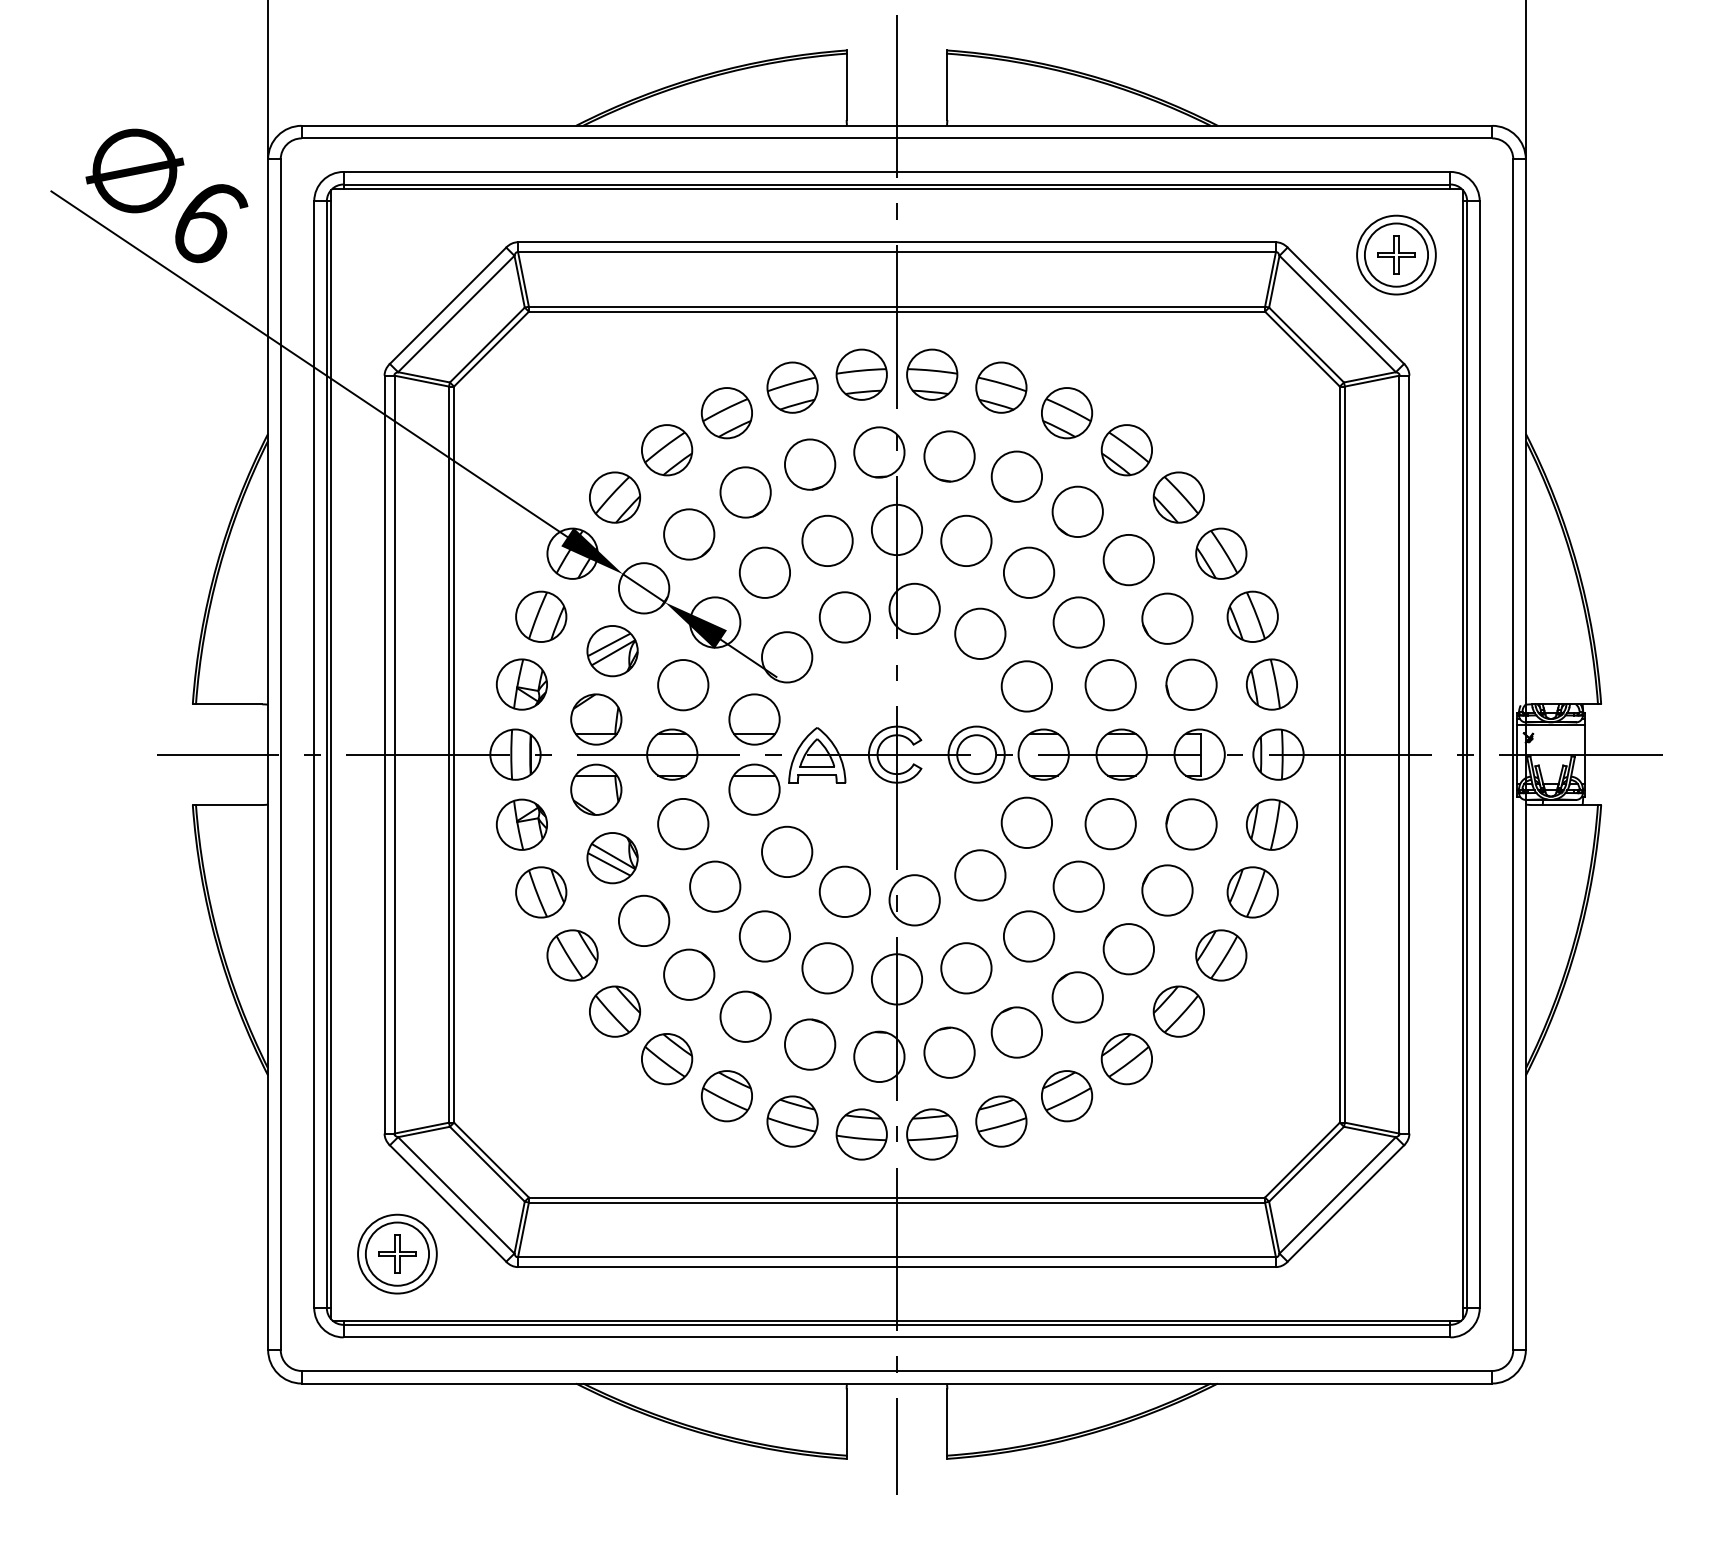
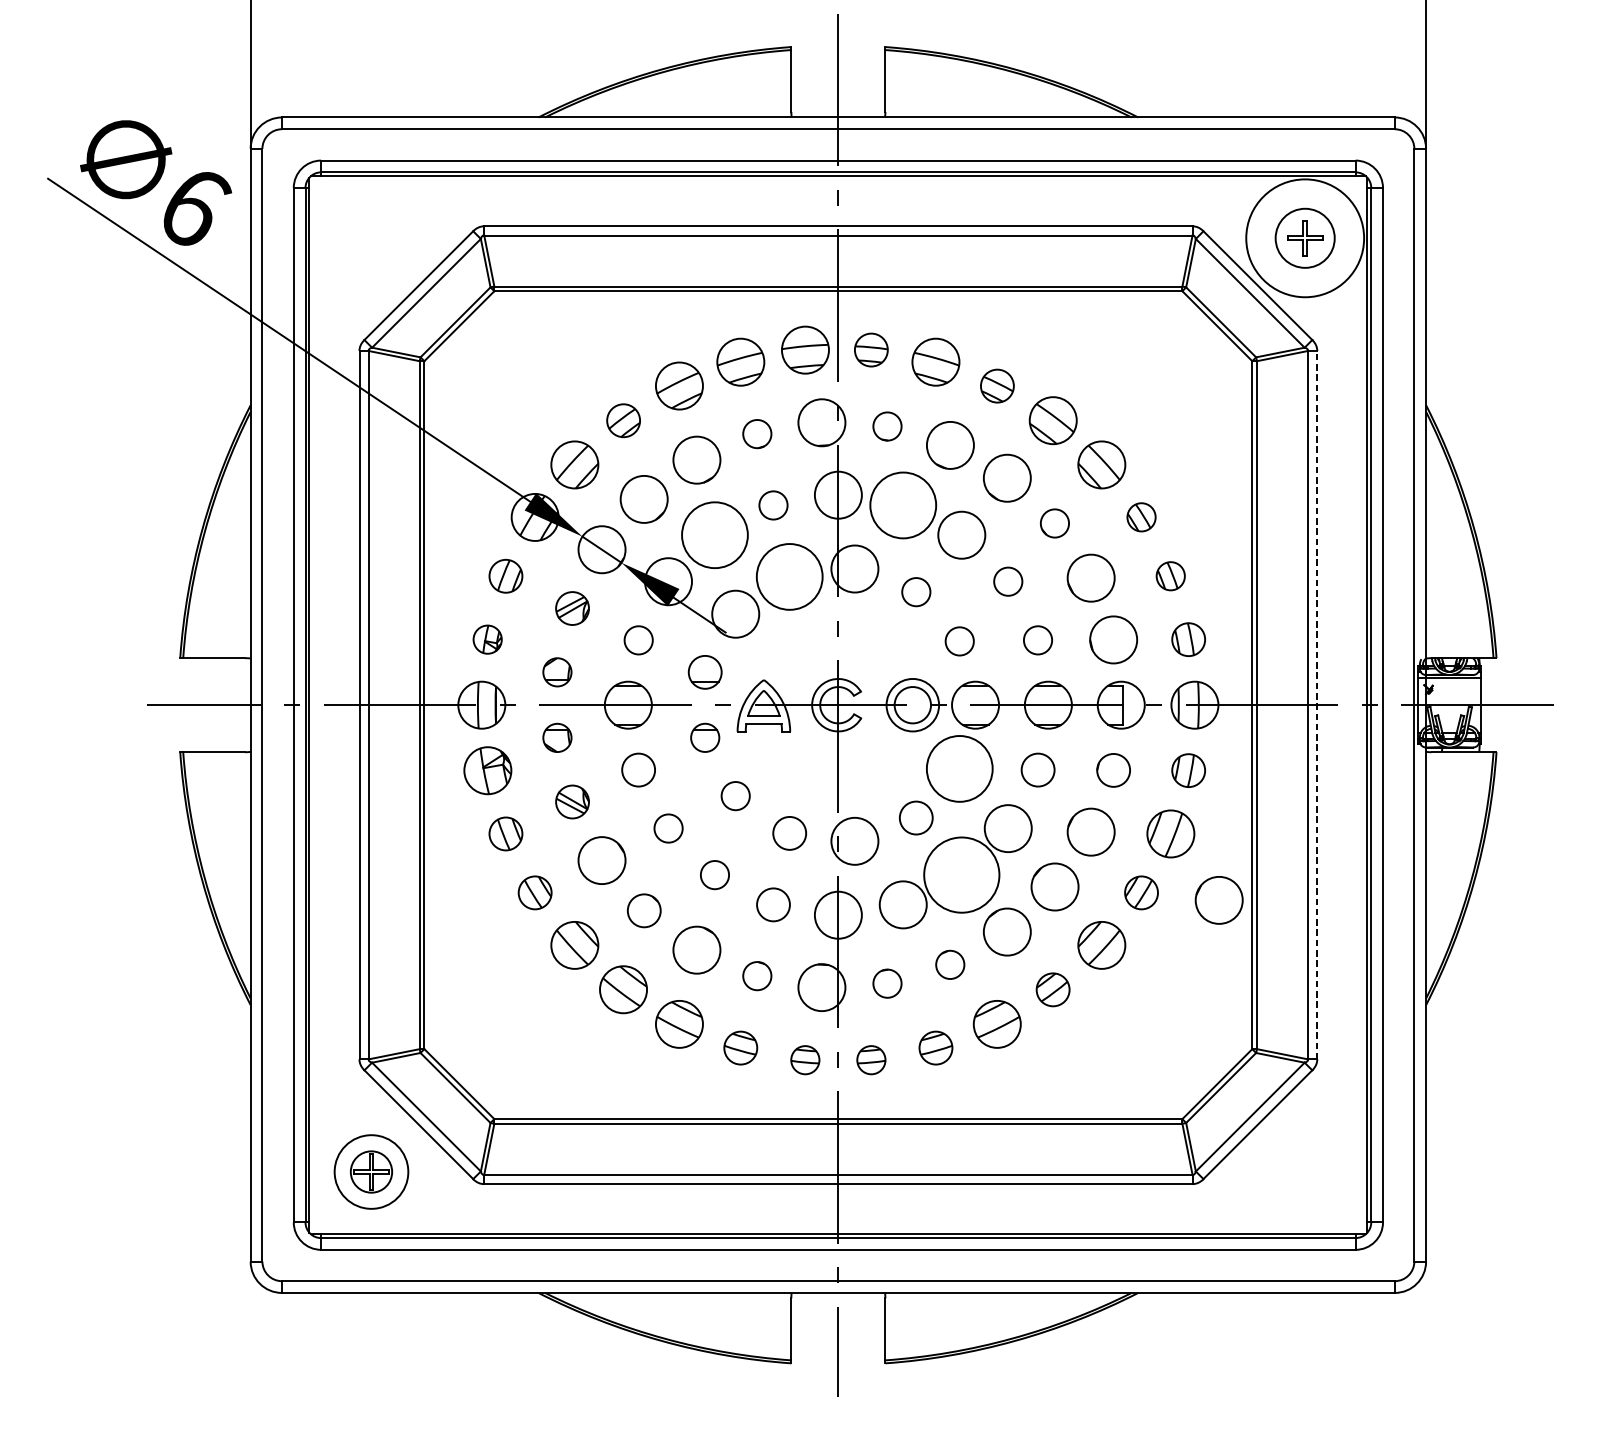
circle: (1396, 254) -> (1305, 237), size x1.6
part: (932, 374) -> (871, 349), size x0.7
part: (1067, 413) -> (997, 386), size x0.7
part: (667, 450) -> (623, 420), size x0.7
circle: (949, 456) -> (887, 426), size x0.6
circle: (810, 464) -> (757, 434), size x0.6
circle: (827, 540) -> (773, 505), size x0.6
circle: (966, 540) -> (903, 505), size x1.4
part: (1221, 553) -> (1141, 517), size x0.6
circle: (1128, 560) -> (1054, 523), size x0.6
circle: (764, 572) -> (714, 534), size x1.4
part: (541, 616) -> (506, 576), size x0.7
part: (1252, 616) -> (1170, 576), size x0.6
circle: (844, 617) -> (789, 577), size x1.4
circle: (1078, 622) -> (1008, 581), size x0.6
circle: (980, 633) -> (916, 591), size x0.6
part: (612, 651) -> (572, 608), size x0.7
part: (521, 684) -> (487, 639), size x0.6
part: (1271, 684) -> (1188, 639), size x0.7
circle: (683, 685) -> (638, 640), size x0.6
circle: (1110, 685) -> (1037, 640), size x0.6
circle: (1026, 686) -> (959, 641), size x0.6
part: (596, 719) -> (557, 672), size x0.6
part: (754, 719) -> (705, 672), size x0.7
line: (1409, 754) -> (1317, 705), solid -> dashed
part: (596, 789) -> (557, 737), size x0.6
part: (754, 789) -> (705, 737), size x0.6
circle: (1026, 822) -> (959, 768), size x1.4
circle: (683, 823) -> (638, 769), size x0.7
circle: (1110, 823) -> (1037, 769), size x0.7
circle: (1191, 824) -> (1113, 770), size x0.7
part: (1271, 824) -> (1188, 770), size x0.7
circle: (787, 851) -> (736, 795), size x0.6
part: (612, 858) -> (572, 802), size x0.7
circle: (980, 875) -> (916, 818), size x0.7
circle: (715, 886) -> (668, 828), size x0.6
circle: (844, 891) -> (789, 833), size x0.7
part: (541, 892) -> (506, 834), size x0.7
circle: (764, 936) -> (714, 875), size x0.6
circle: (1028, 936) -> (961, 875), size x1.6
part: (572, 955) -> (535, 892), size x0.7
part: (1221, 955) -> (1141, 892), size x0.7
circle: (1304, 963) -> (1219, 900), added
circle: (827, 968) -> (773, 905), size x0.7
circle: (689, 974) -> (644, 910), size x0.7
circle: (1016, 1032) -> (950, 964), size x0.6
circle: (810, 1044) -> (757, 976), size x0.6
circle: (949, 1052) -> (887, 983), size x0.6
part: (1126, 1059) -> (1052, 990), size x0.7
part: (792, 1121) -> (740, 1048), size x0.7
part: (1001, 1121) -> (936, 1048), size x0.7
part: (861, 1134) -> (805, 1060), size x0.6
part: (932, 1134) -> (871, 1060), size x0.6
circle: (397, 1253) -> (371, 1171), size x0.7

